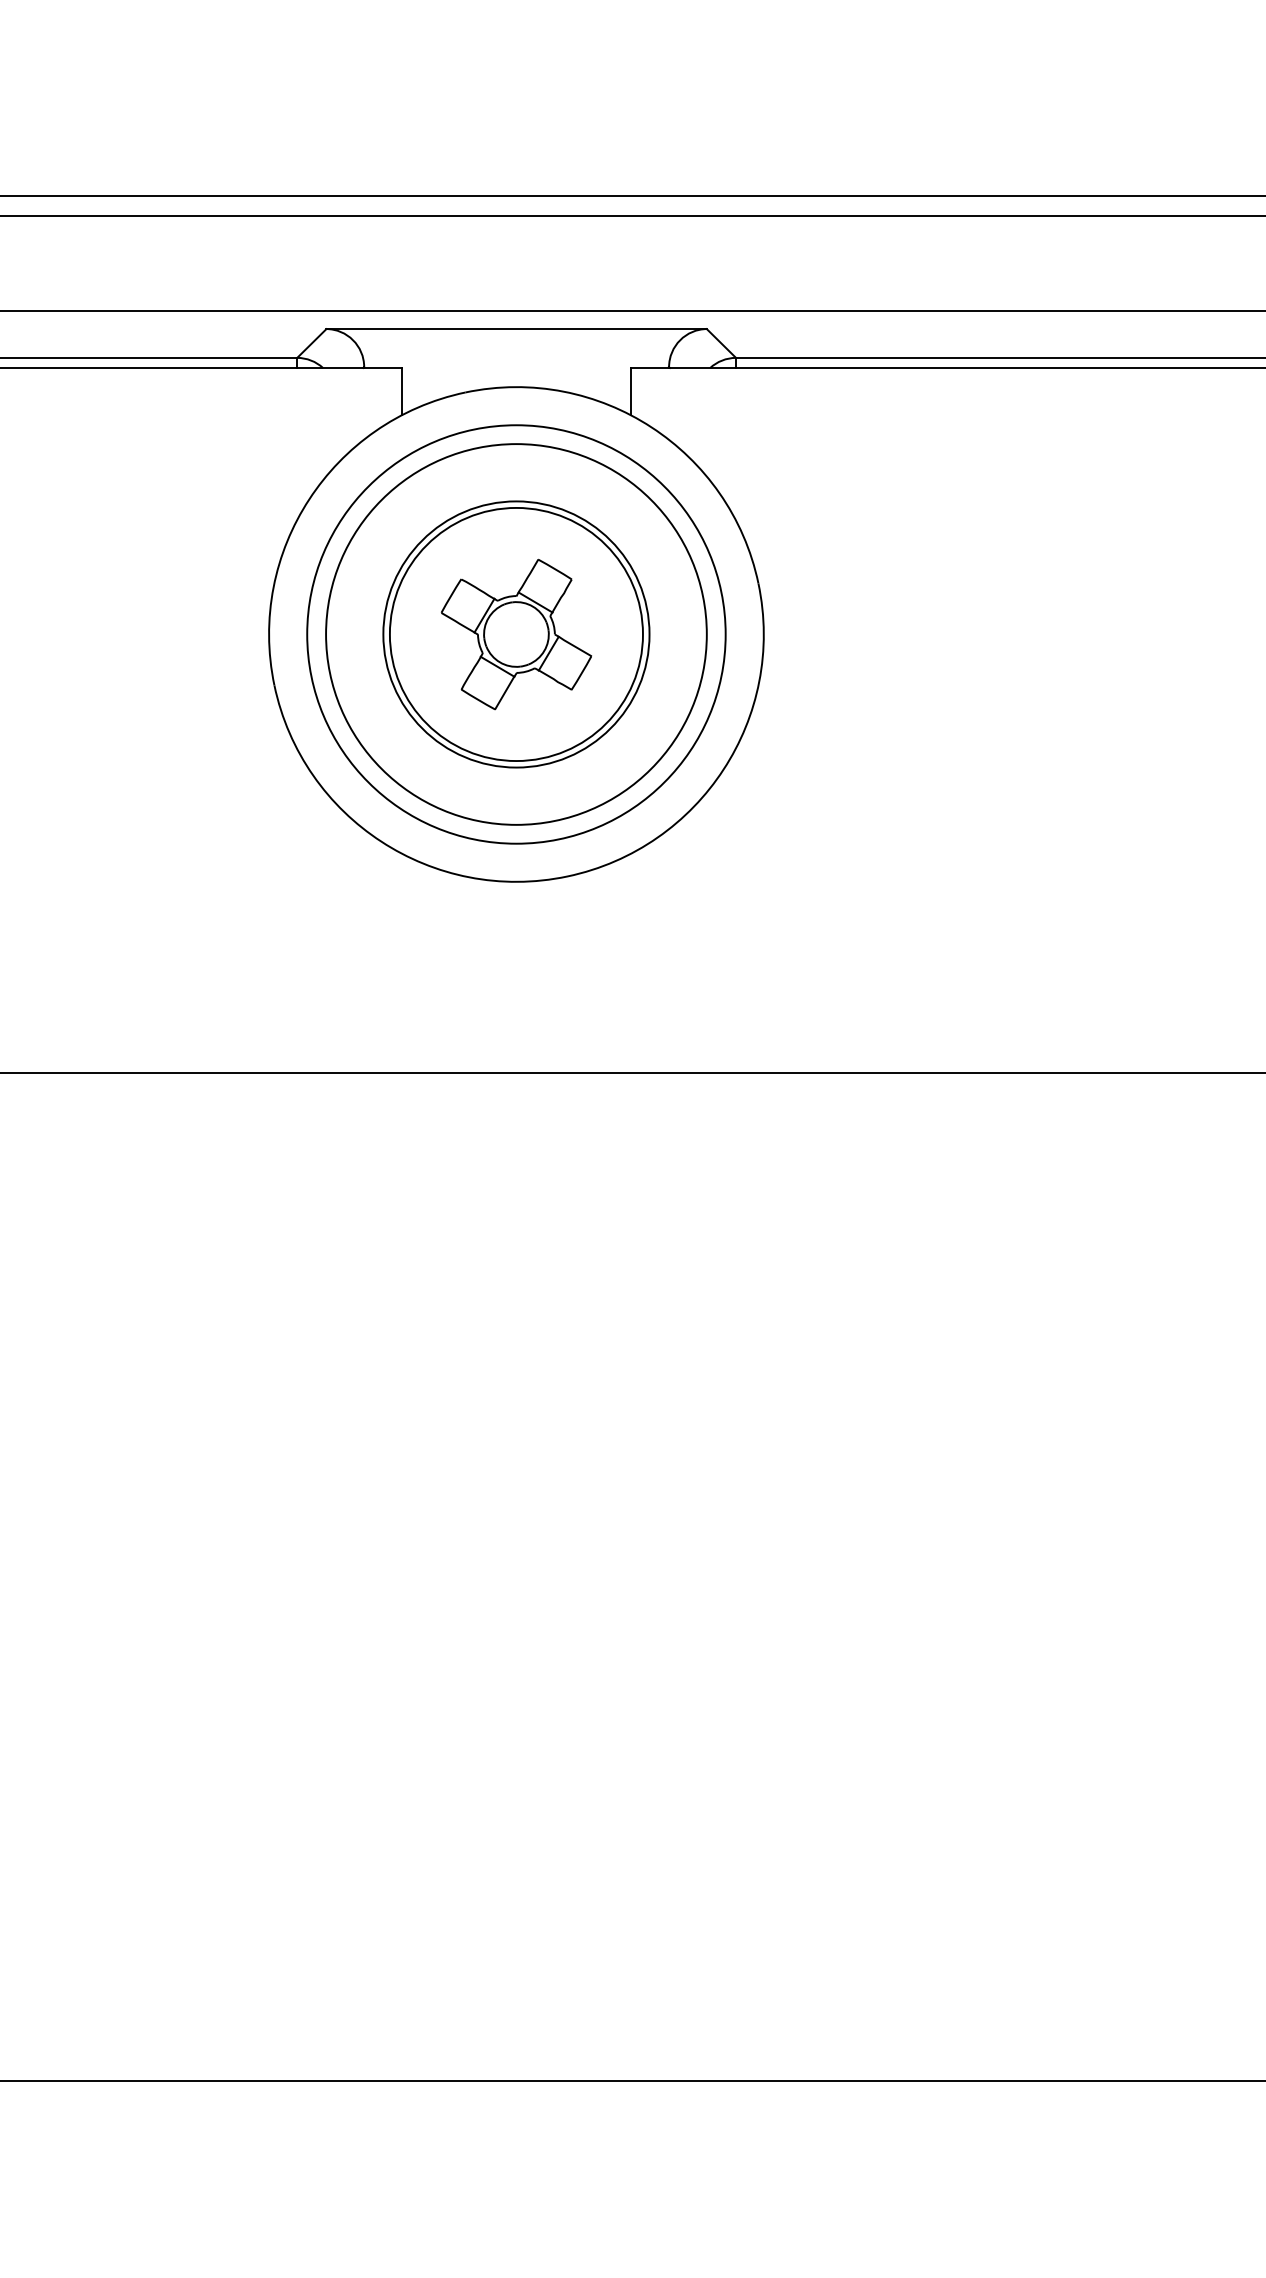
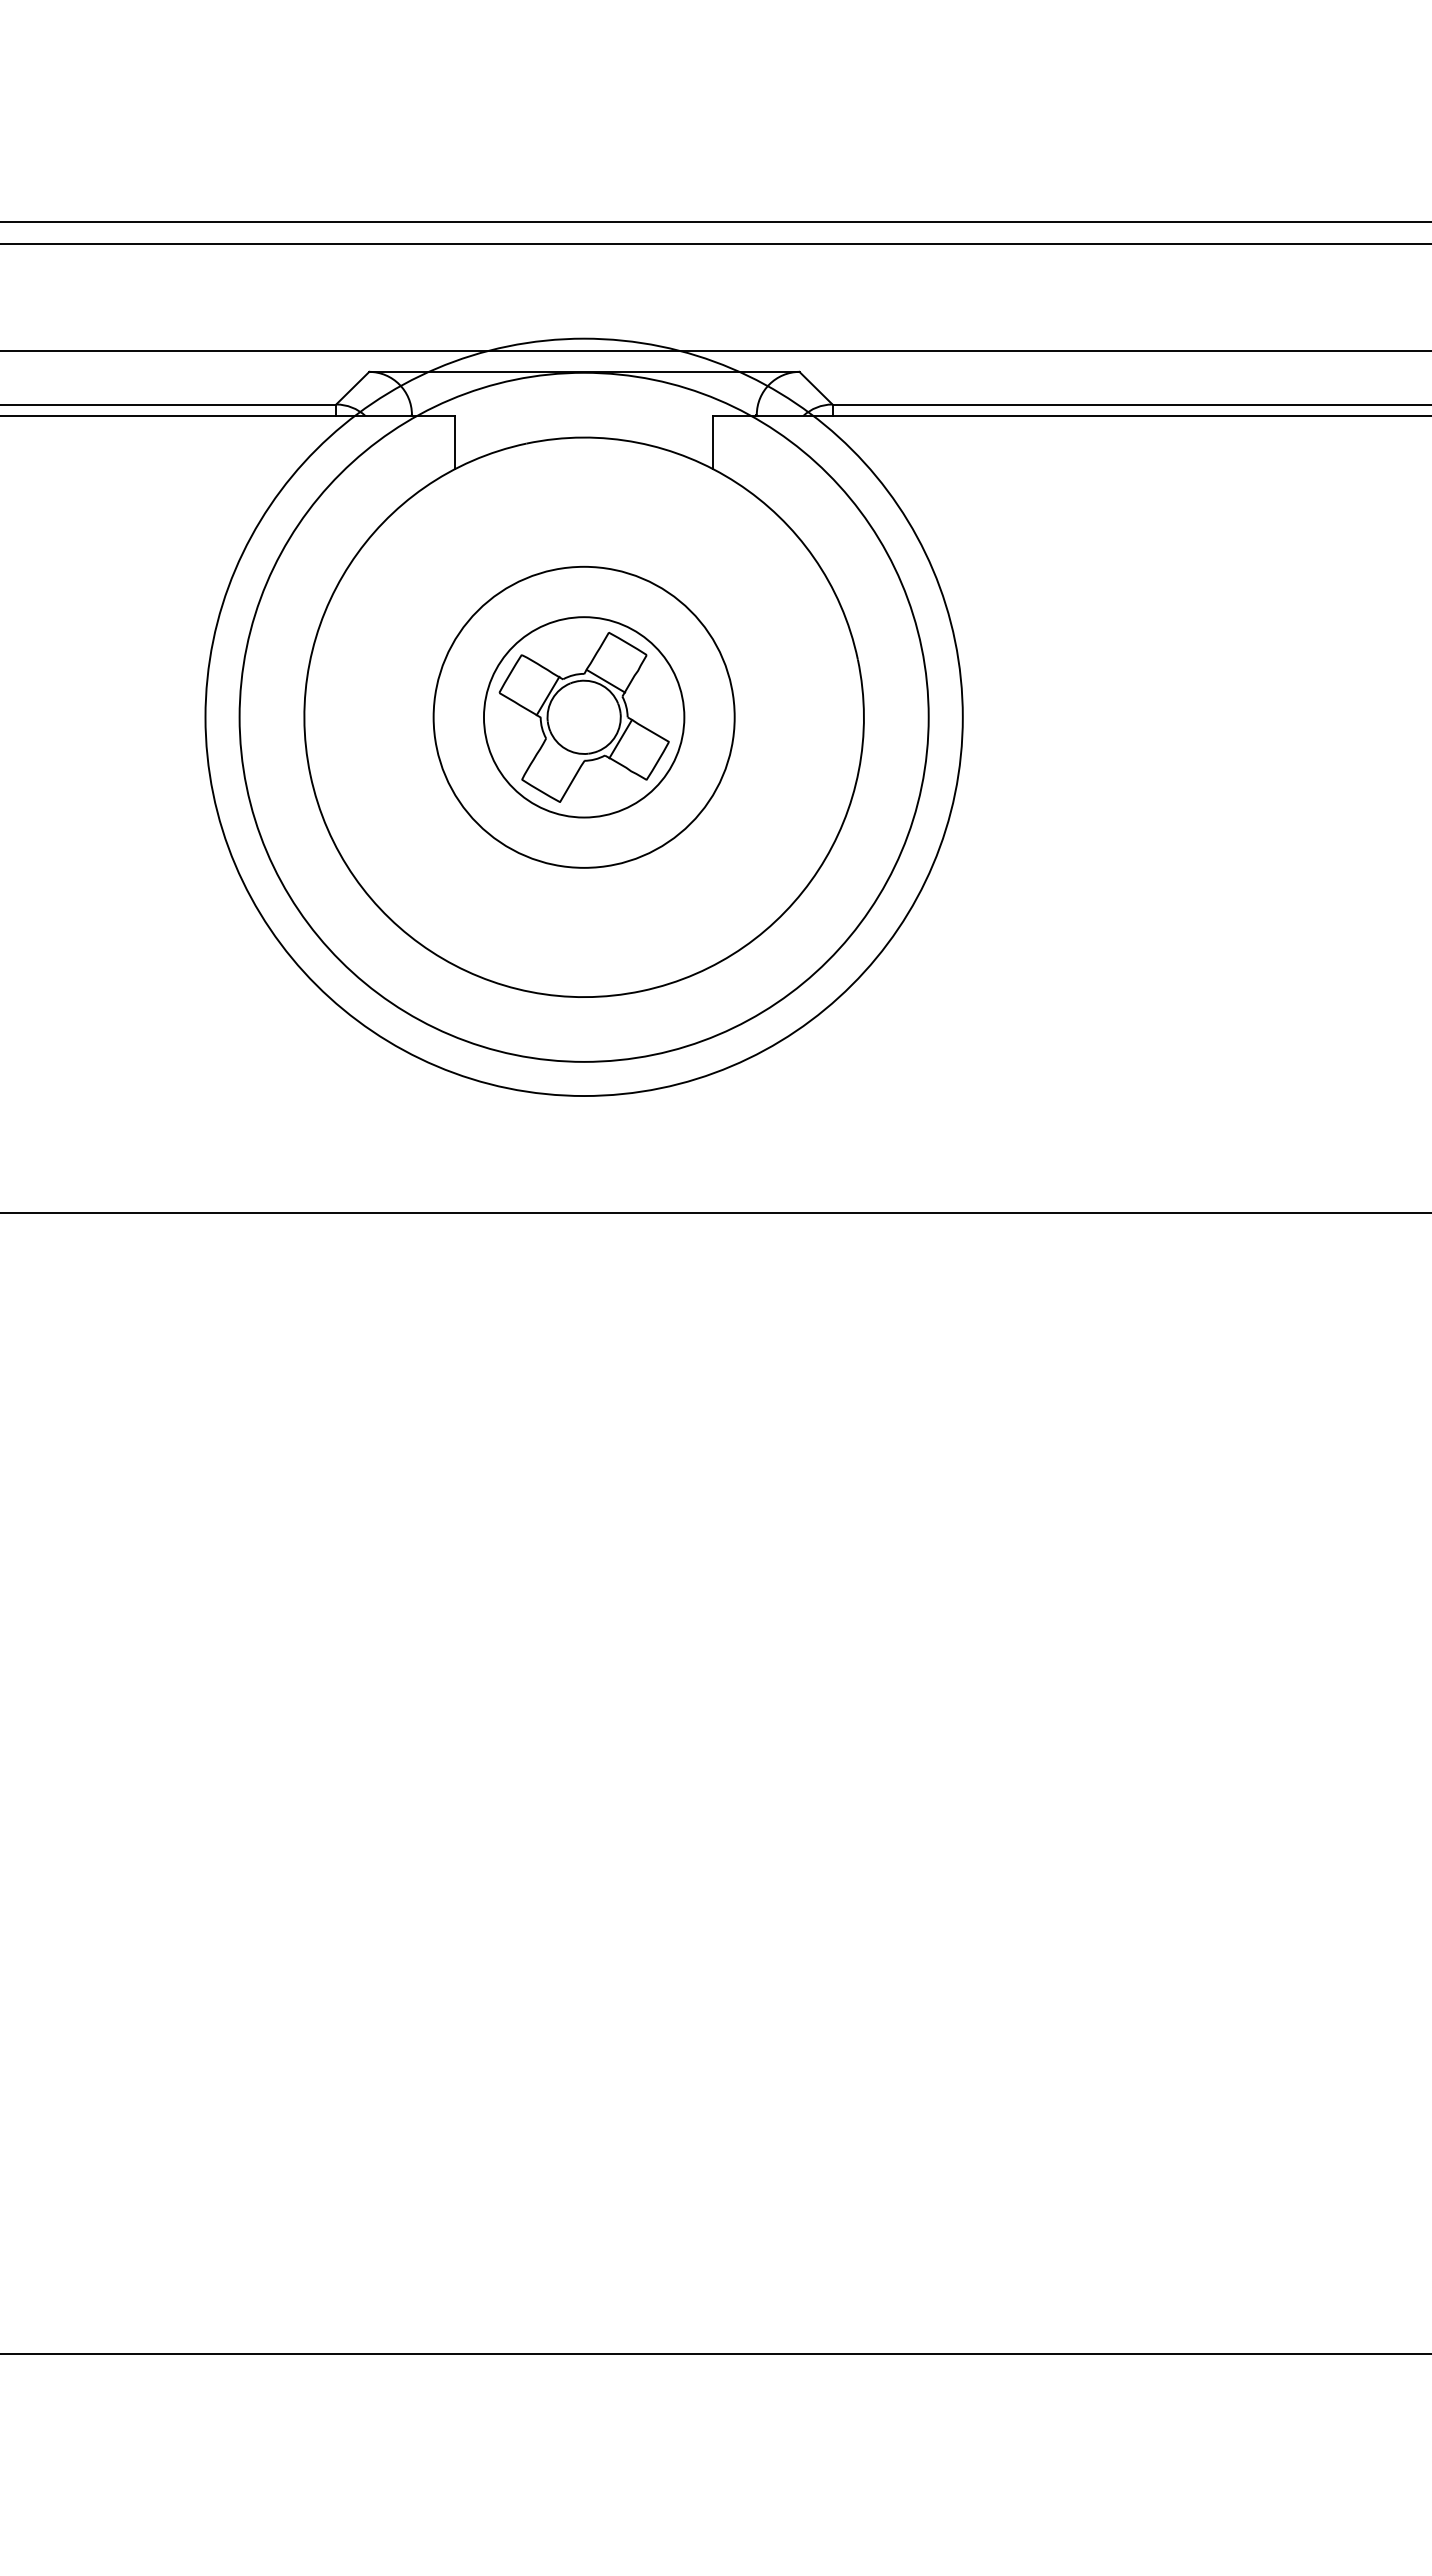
circle: (515, 634) -> (583, 717), size x1.6
circle: (515, 634) -> (583, 717), size x1.6
circle: (516, 634) -> (584, 717), size x0.7
line: (497, 666) -> (562, 753), removed

